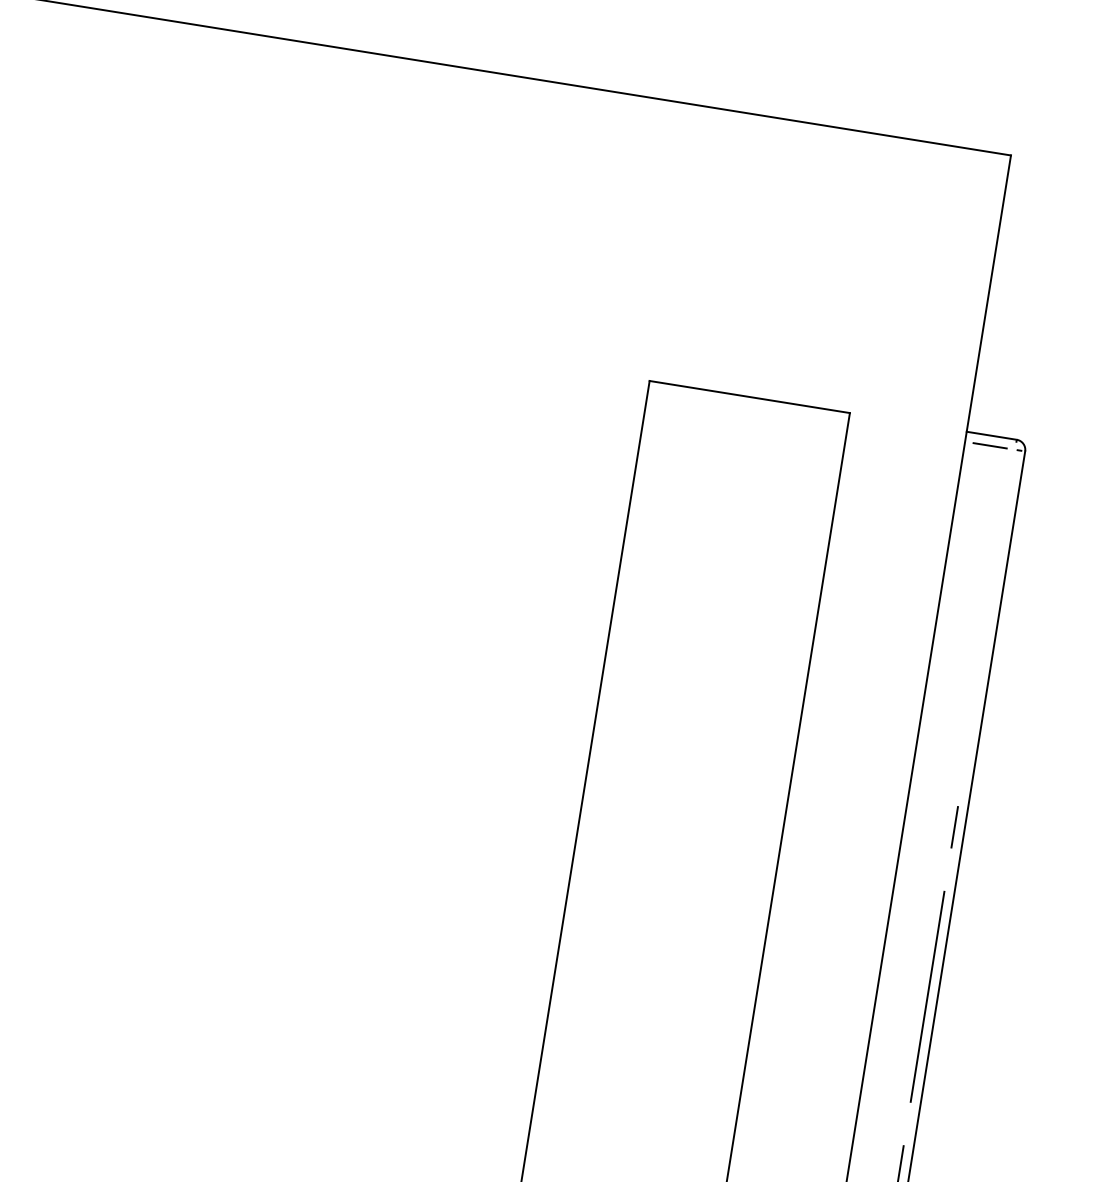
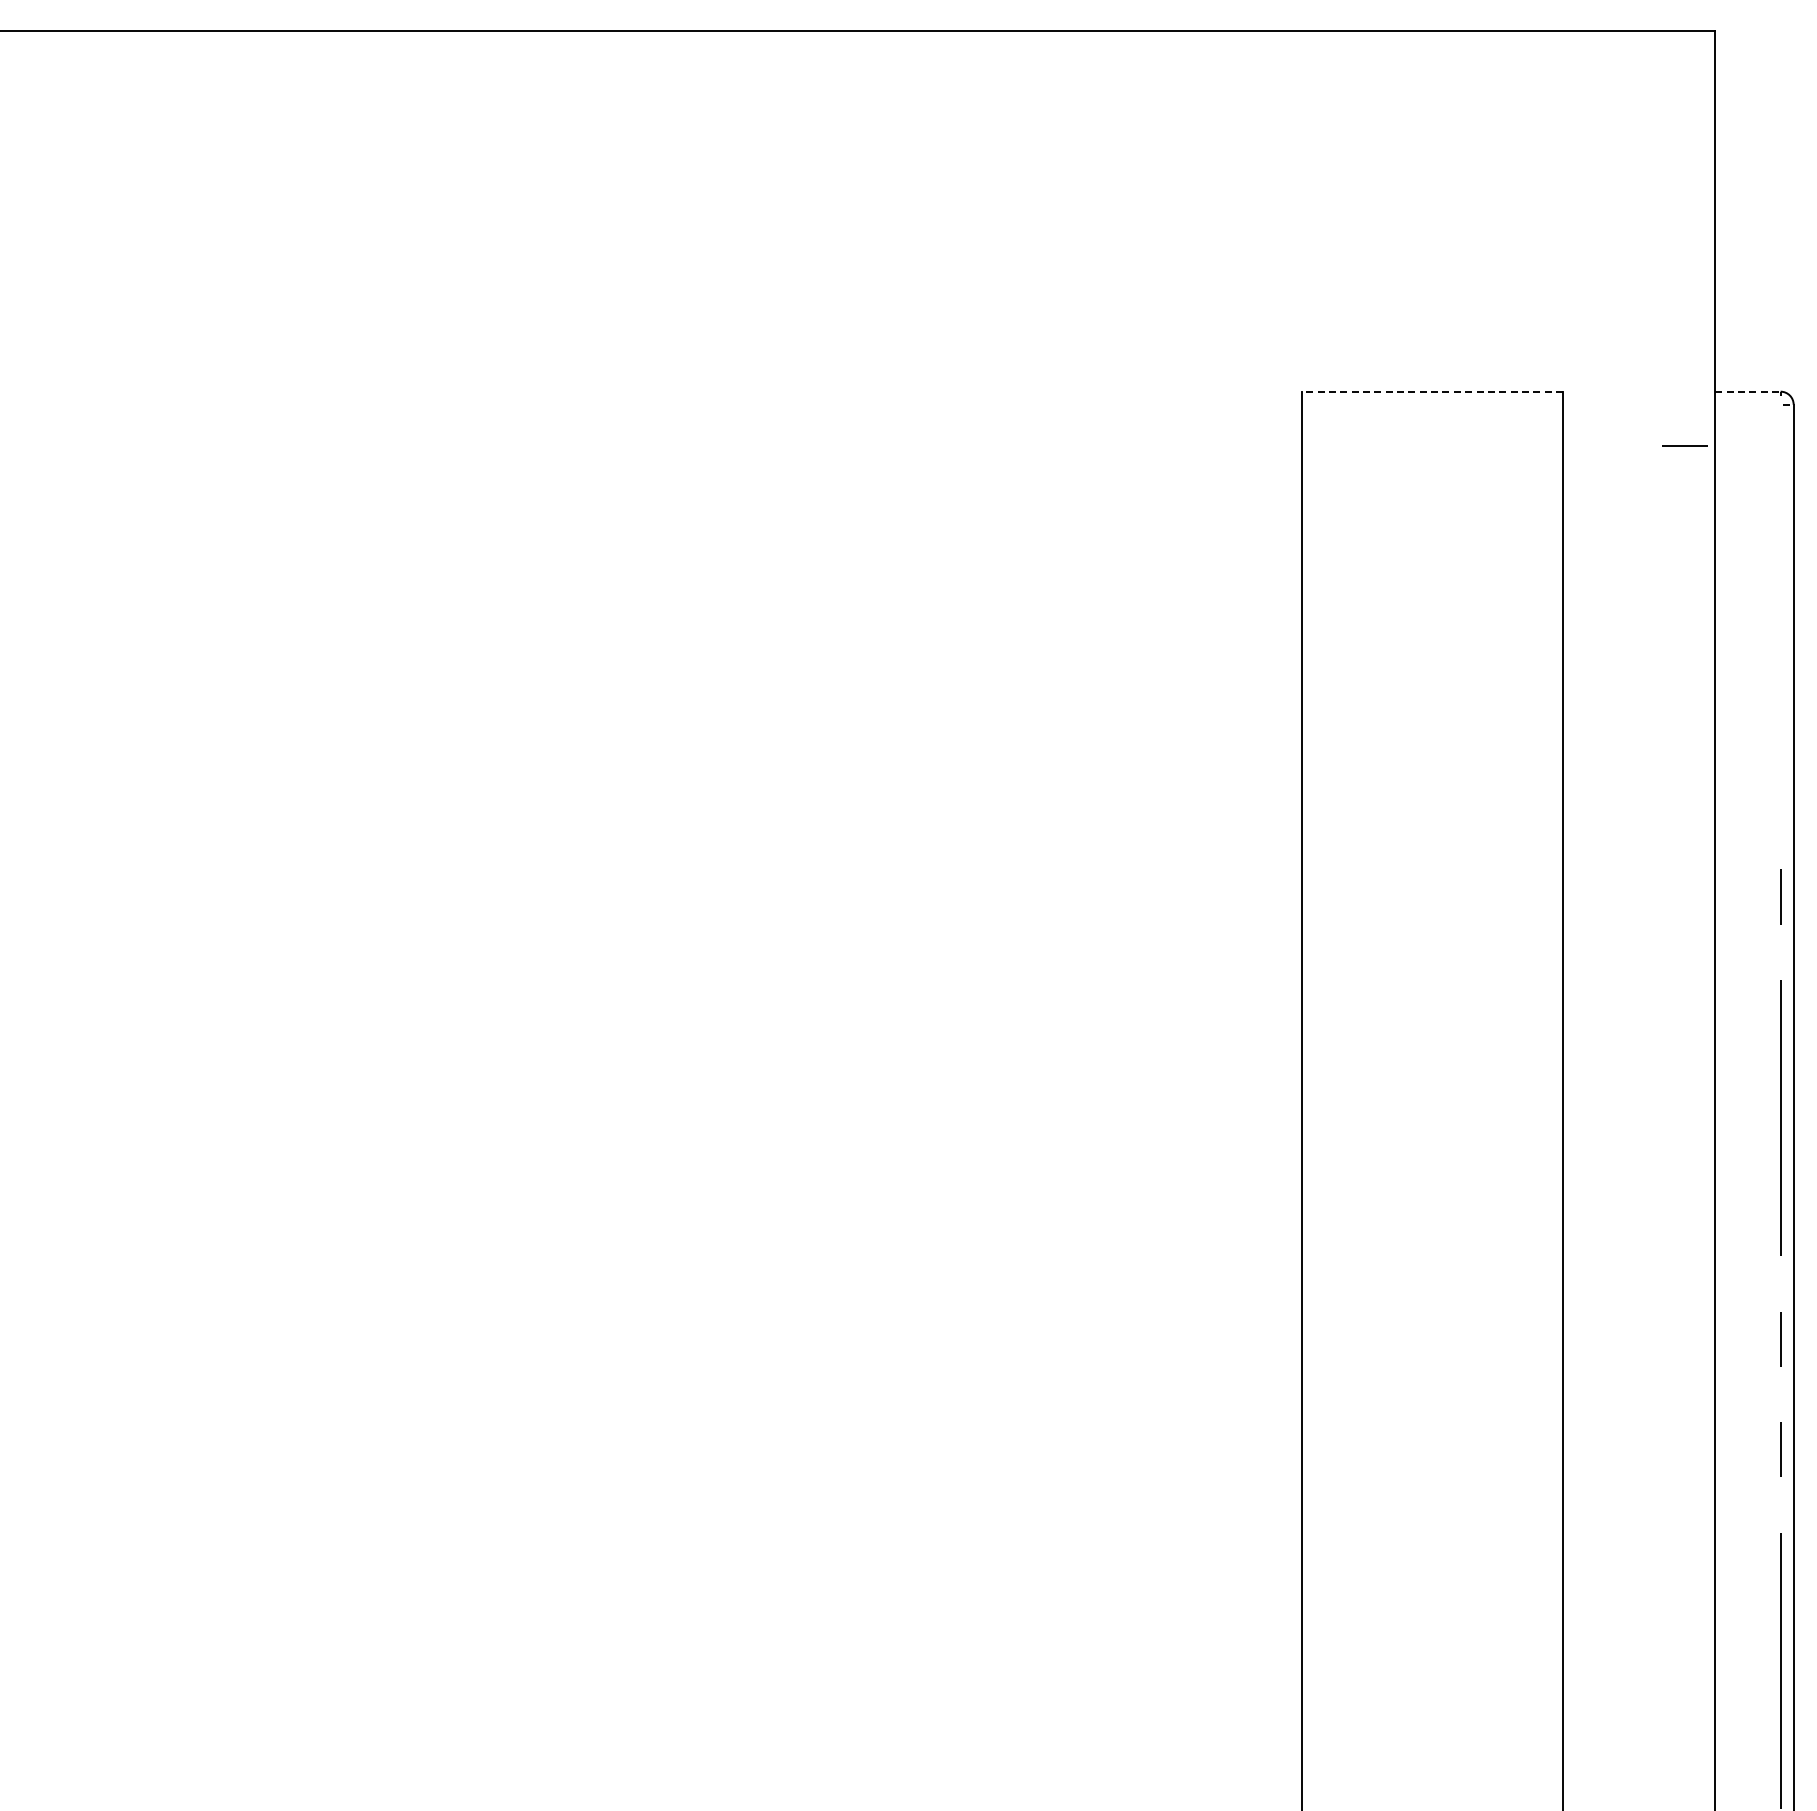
line: (749, 396) -> (1432, 391), solid -> dashed
line: (991, 435) -> (1747, 391), solid -> dashed
line: (989, 445) -> (1684, 445), moved

